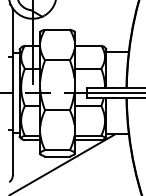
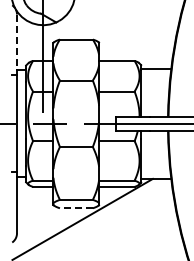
line: (13, 31) -> (17, 42), solid -> dashed
line: (56, 156) -> (75, 208), solid -> dashed

